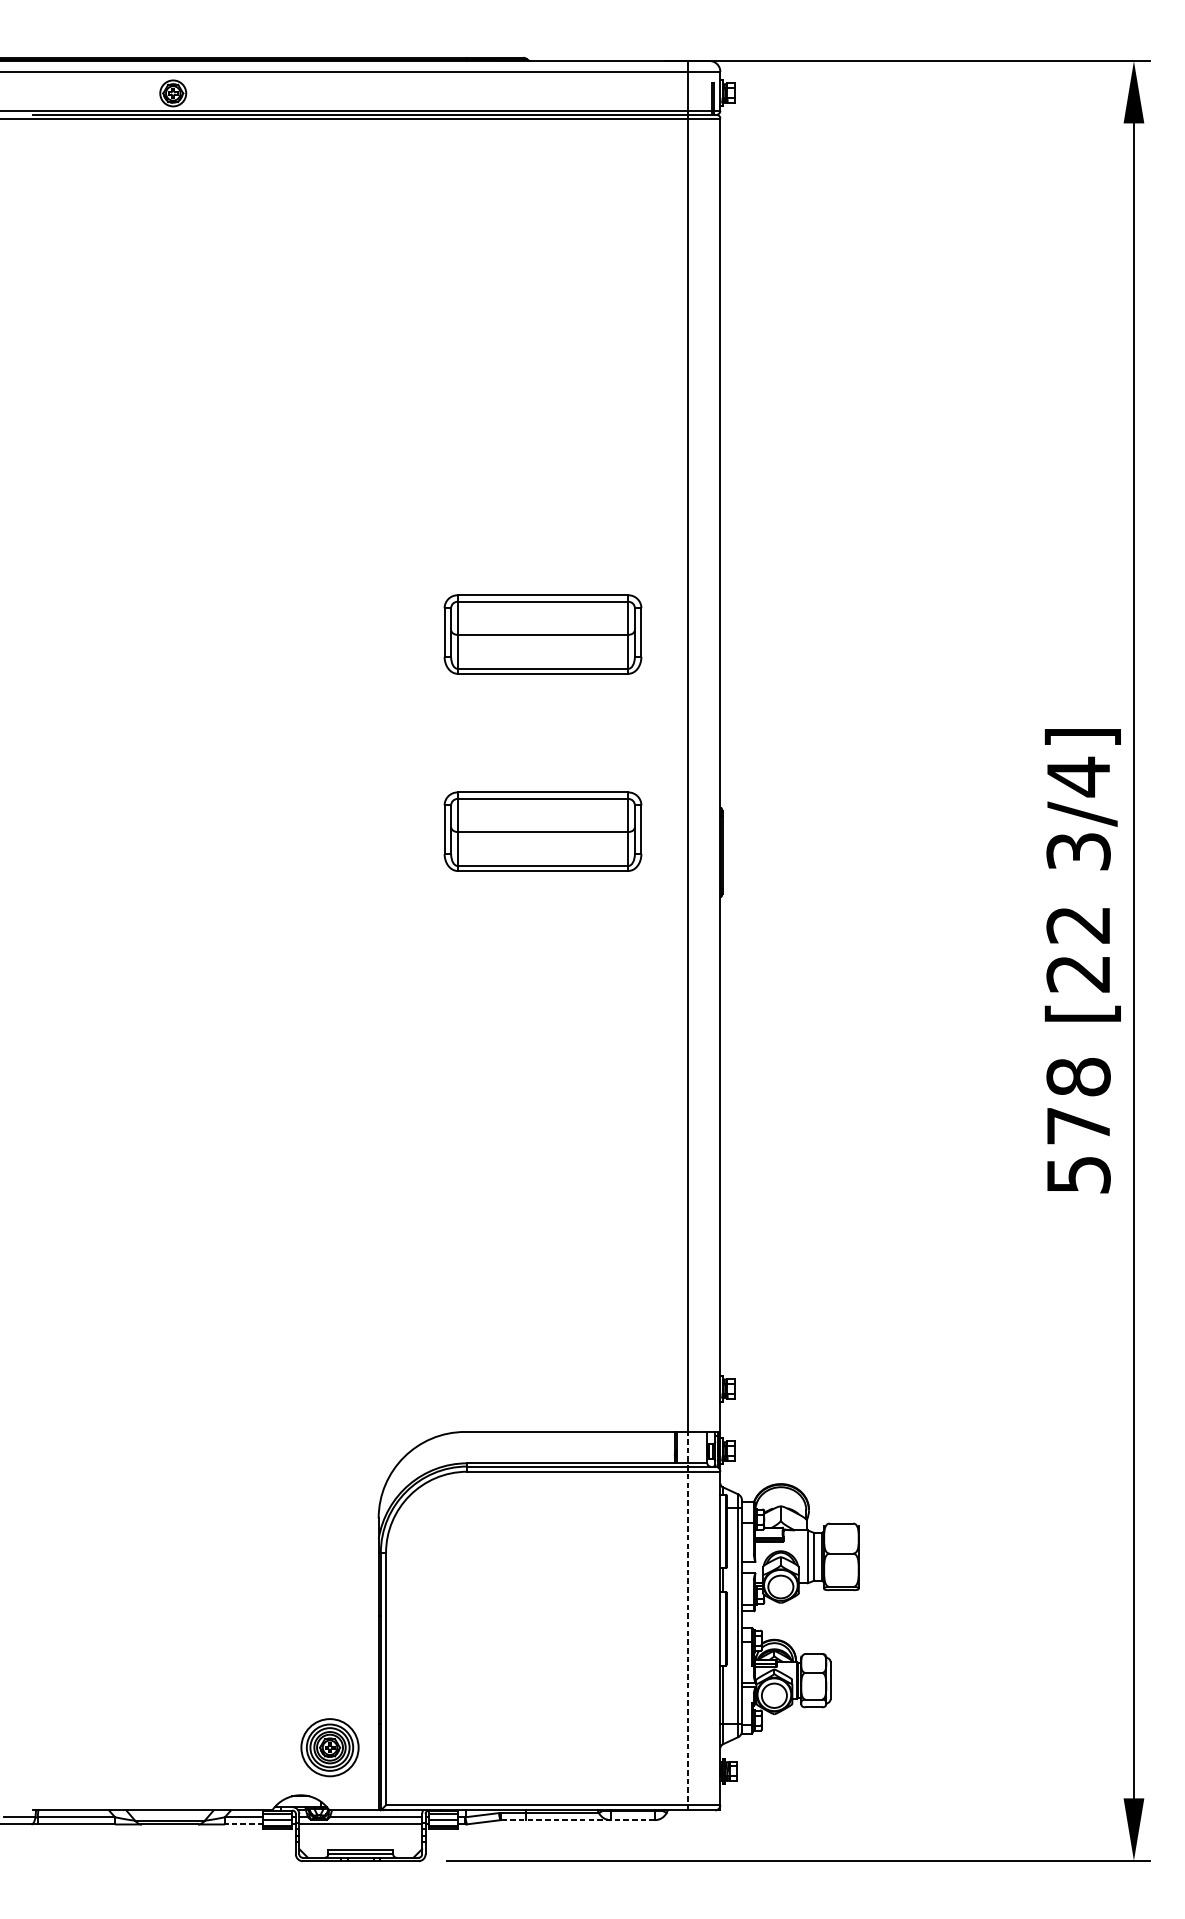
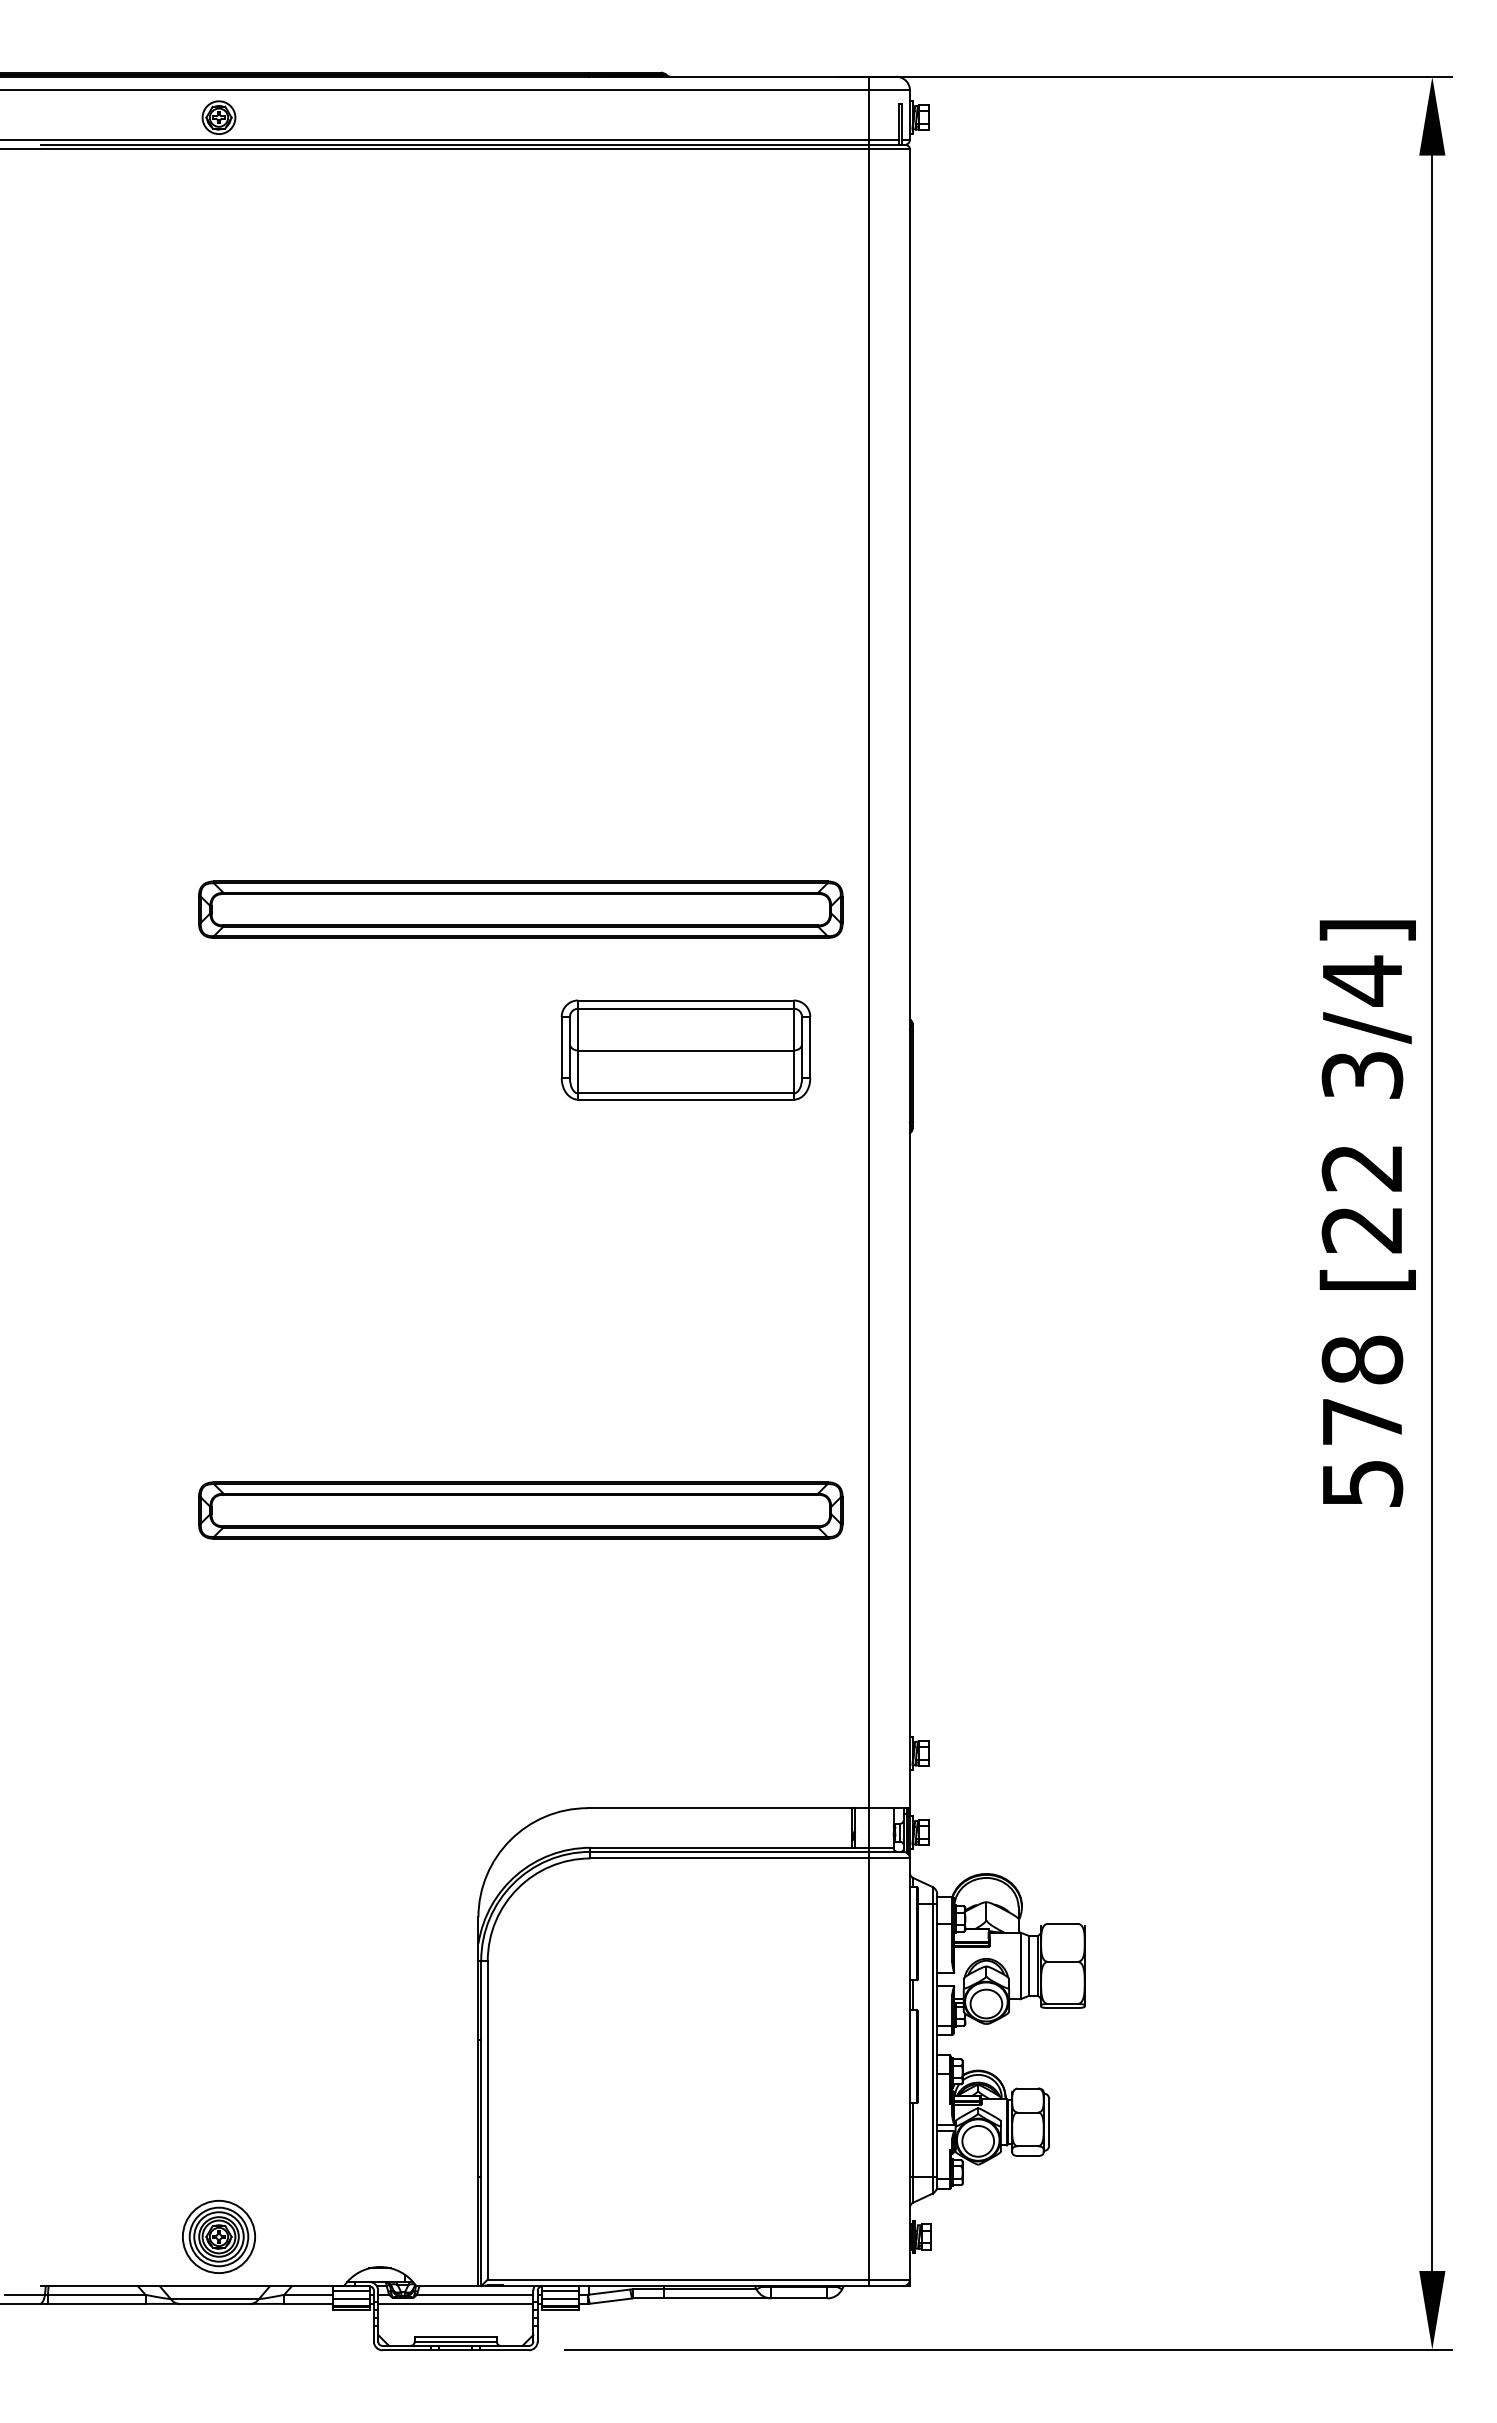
part: (542, 634) -> (685, 800), removed
part: (411, 720) -> (520, 909), added
part: (411, 1196) -> (520, 1510), added
line: (687, 1621) -> (868, 2047), dashed -> solid
part: (329, 1747) -> (218, 2236), moved
line: (577, 1820) -> (729, 2298), dashed -> solid
line: (244, 1824) -> (308, 2303), dashed -> solid

